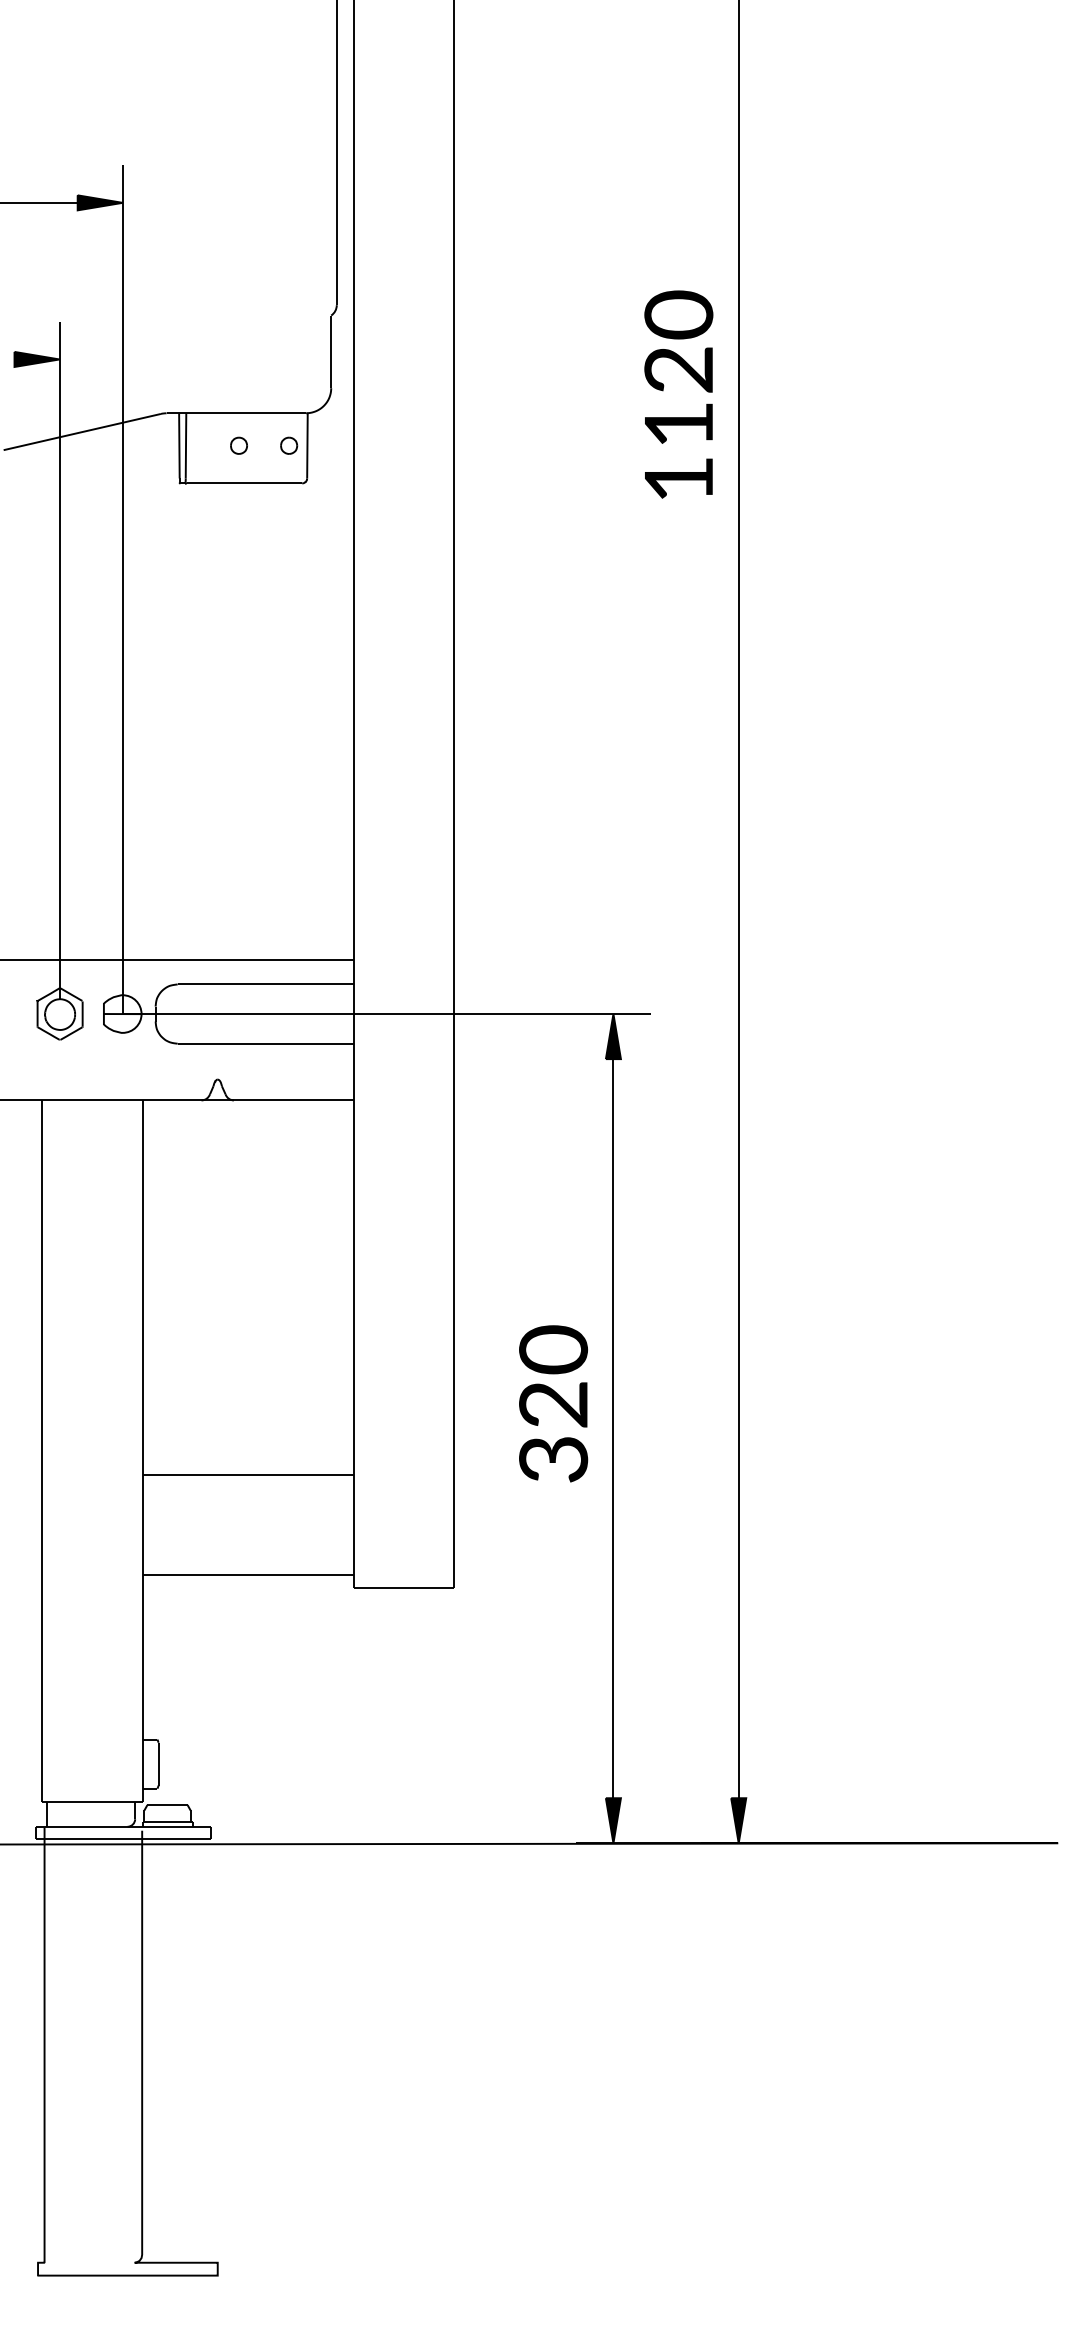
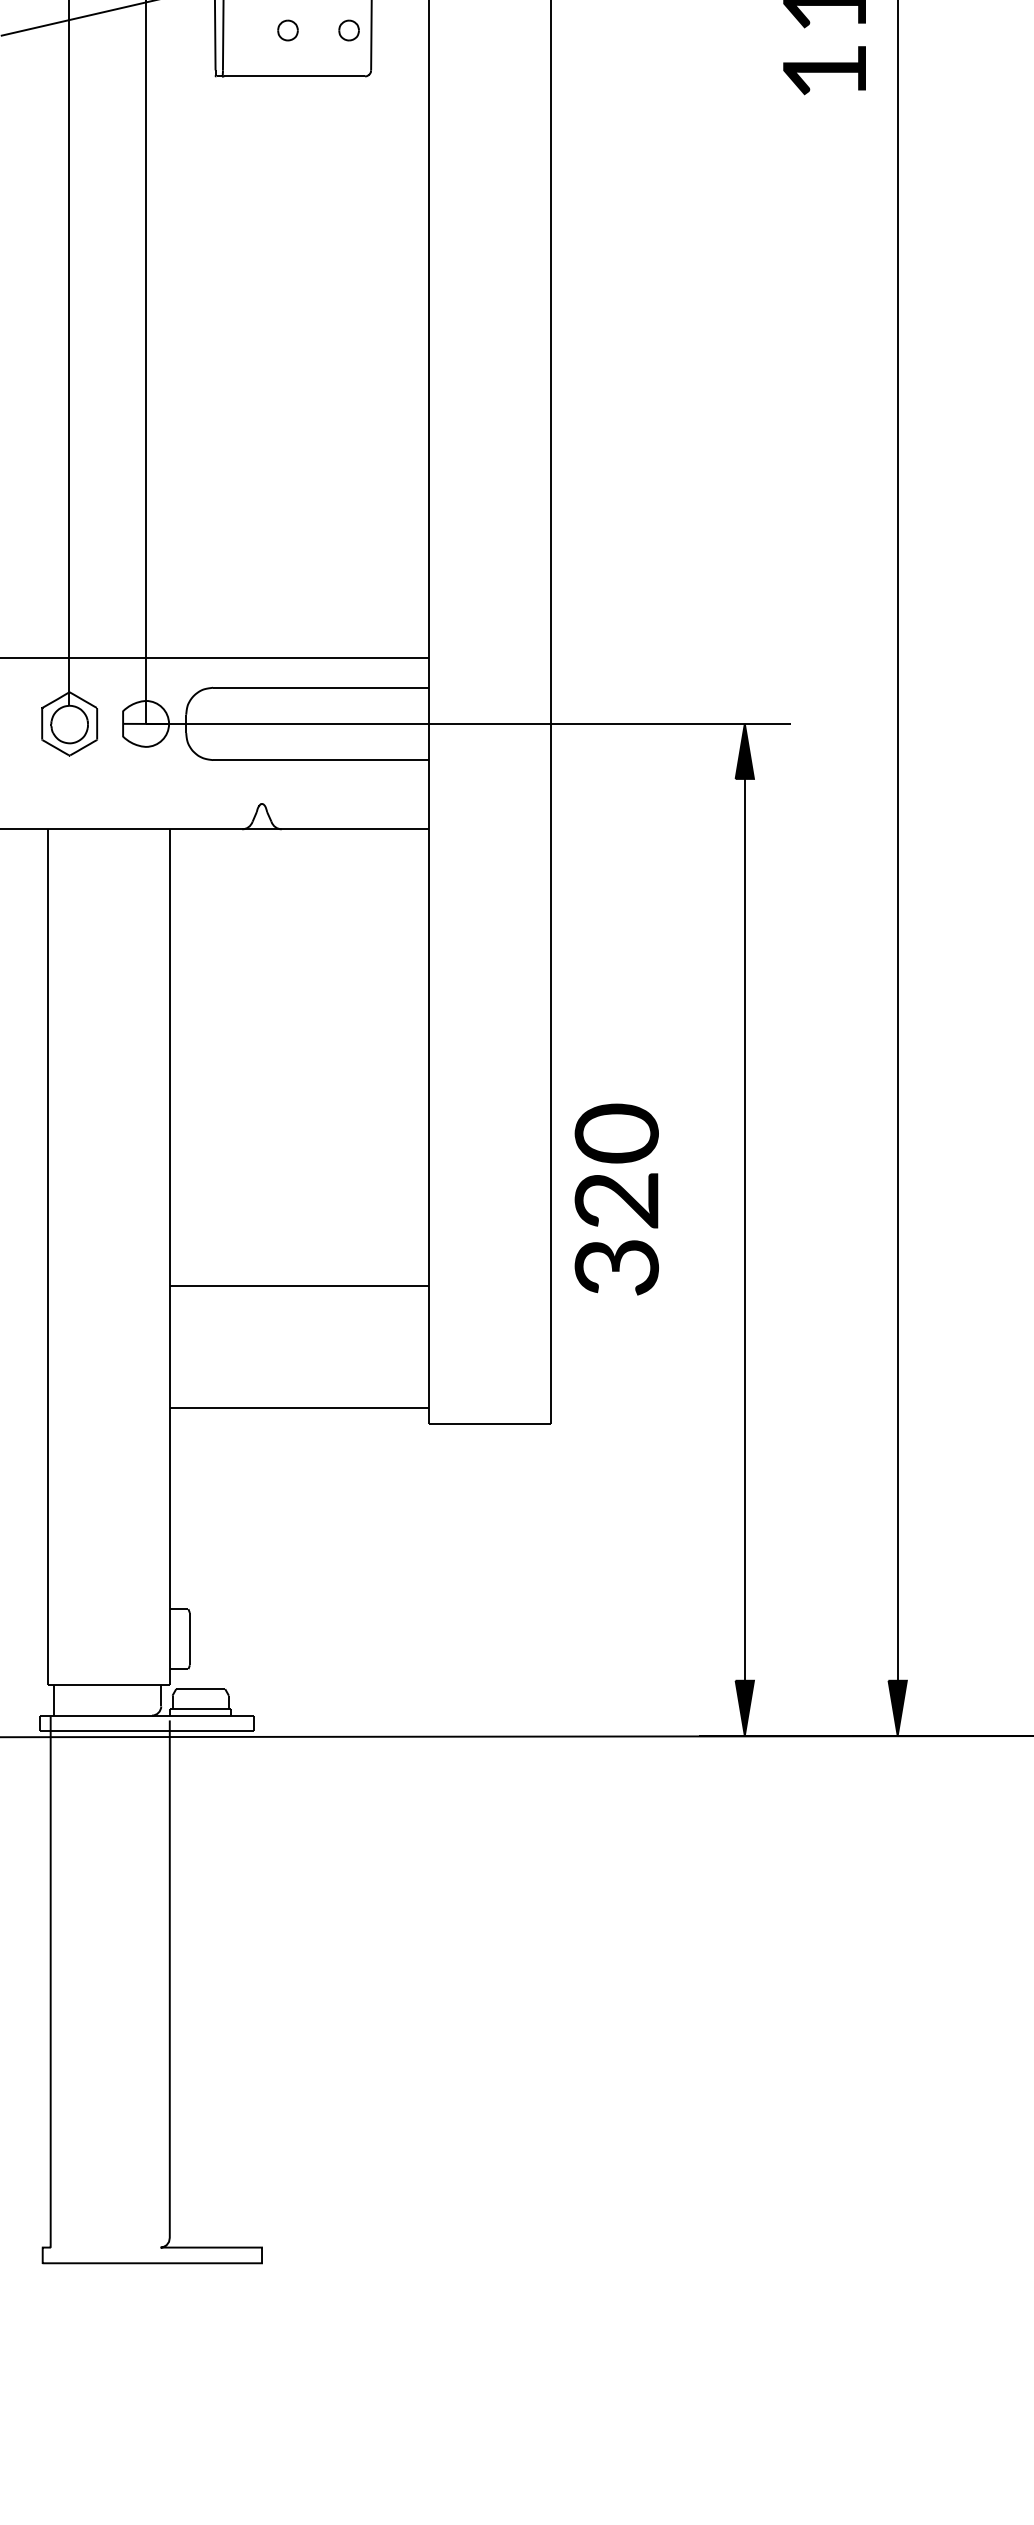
text: (553, 1403) -> (616, 1199), moved

